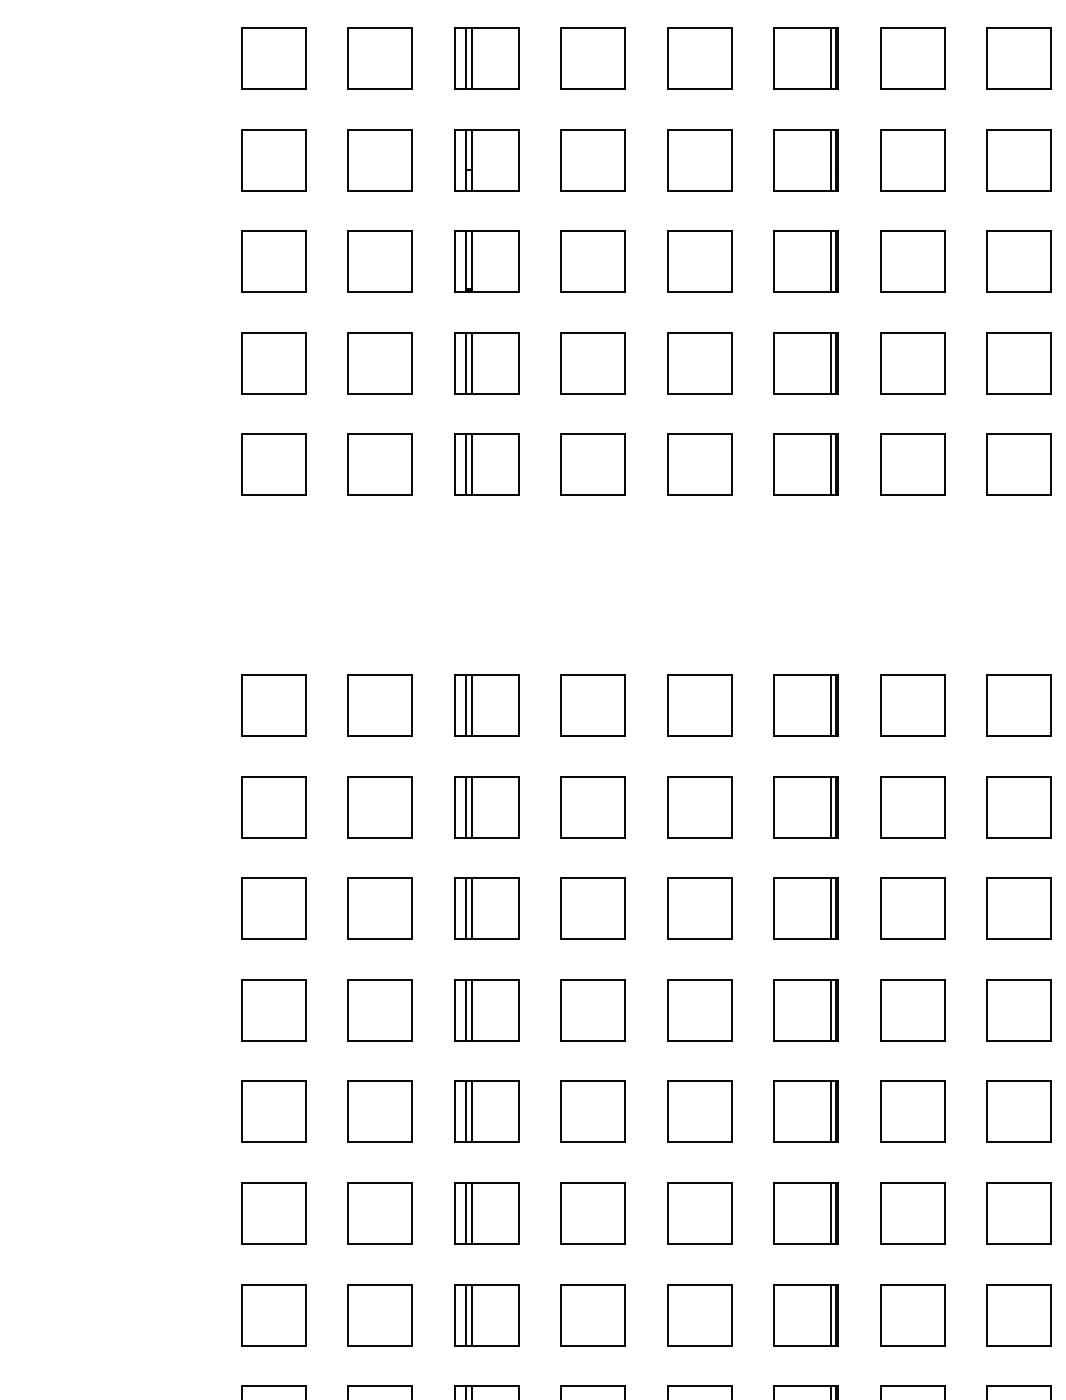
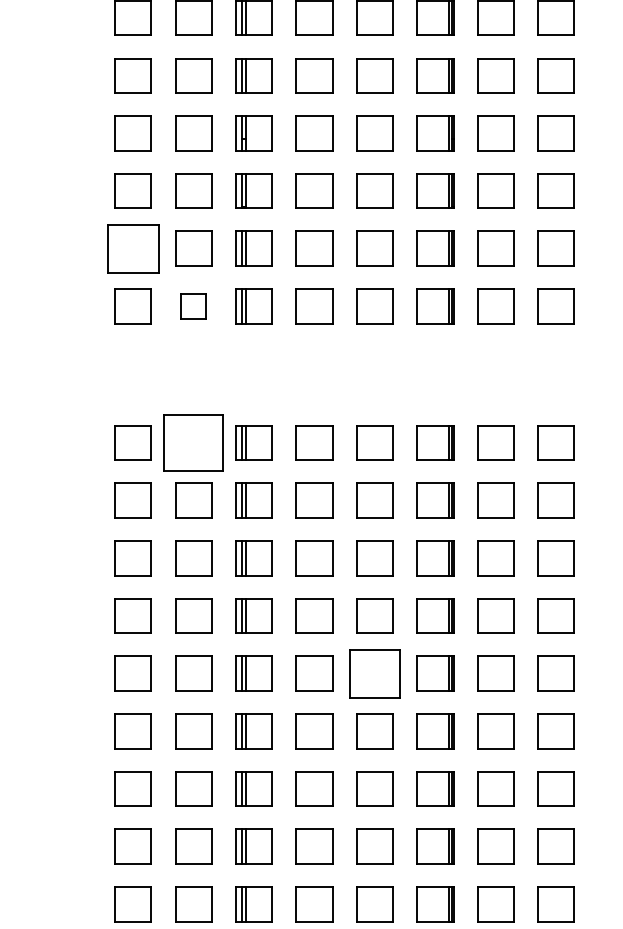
part: (272, 362) -> (132, 248), size x1.4
part: (380, 464) -> (193, 306), size x0.7
part: (380, 704) -> (193, 442), size x1.6
part: (699, 1111) -> (374, 673), size x1.4

